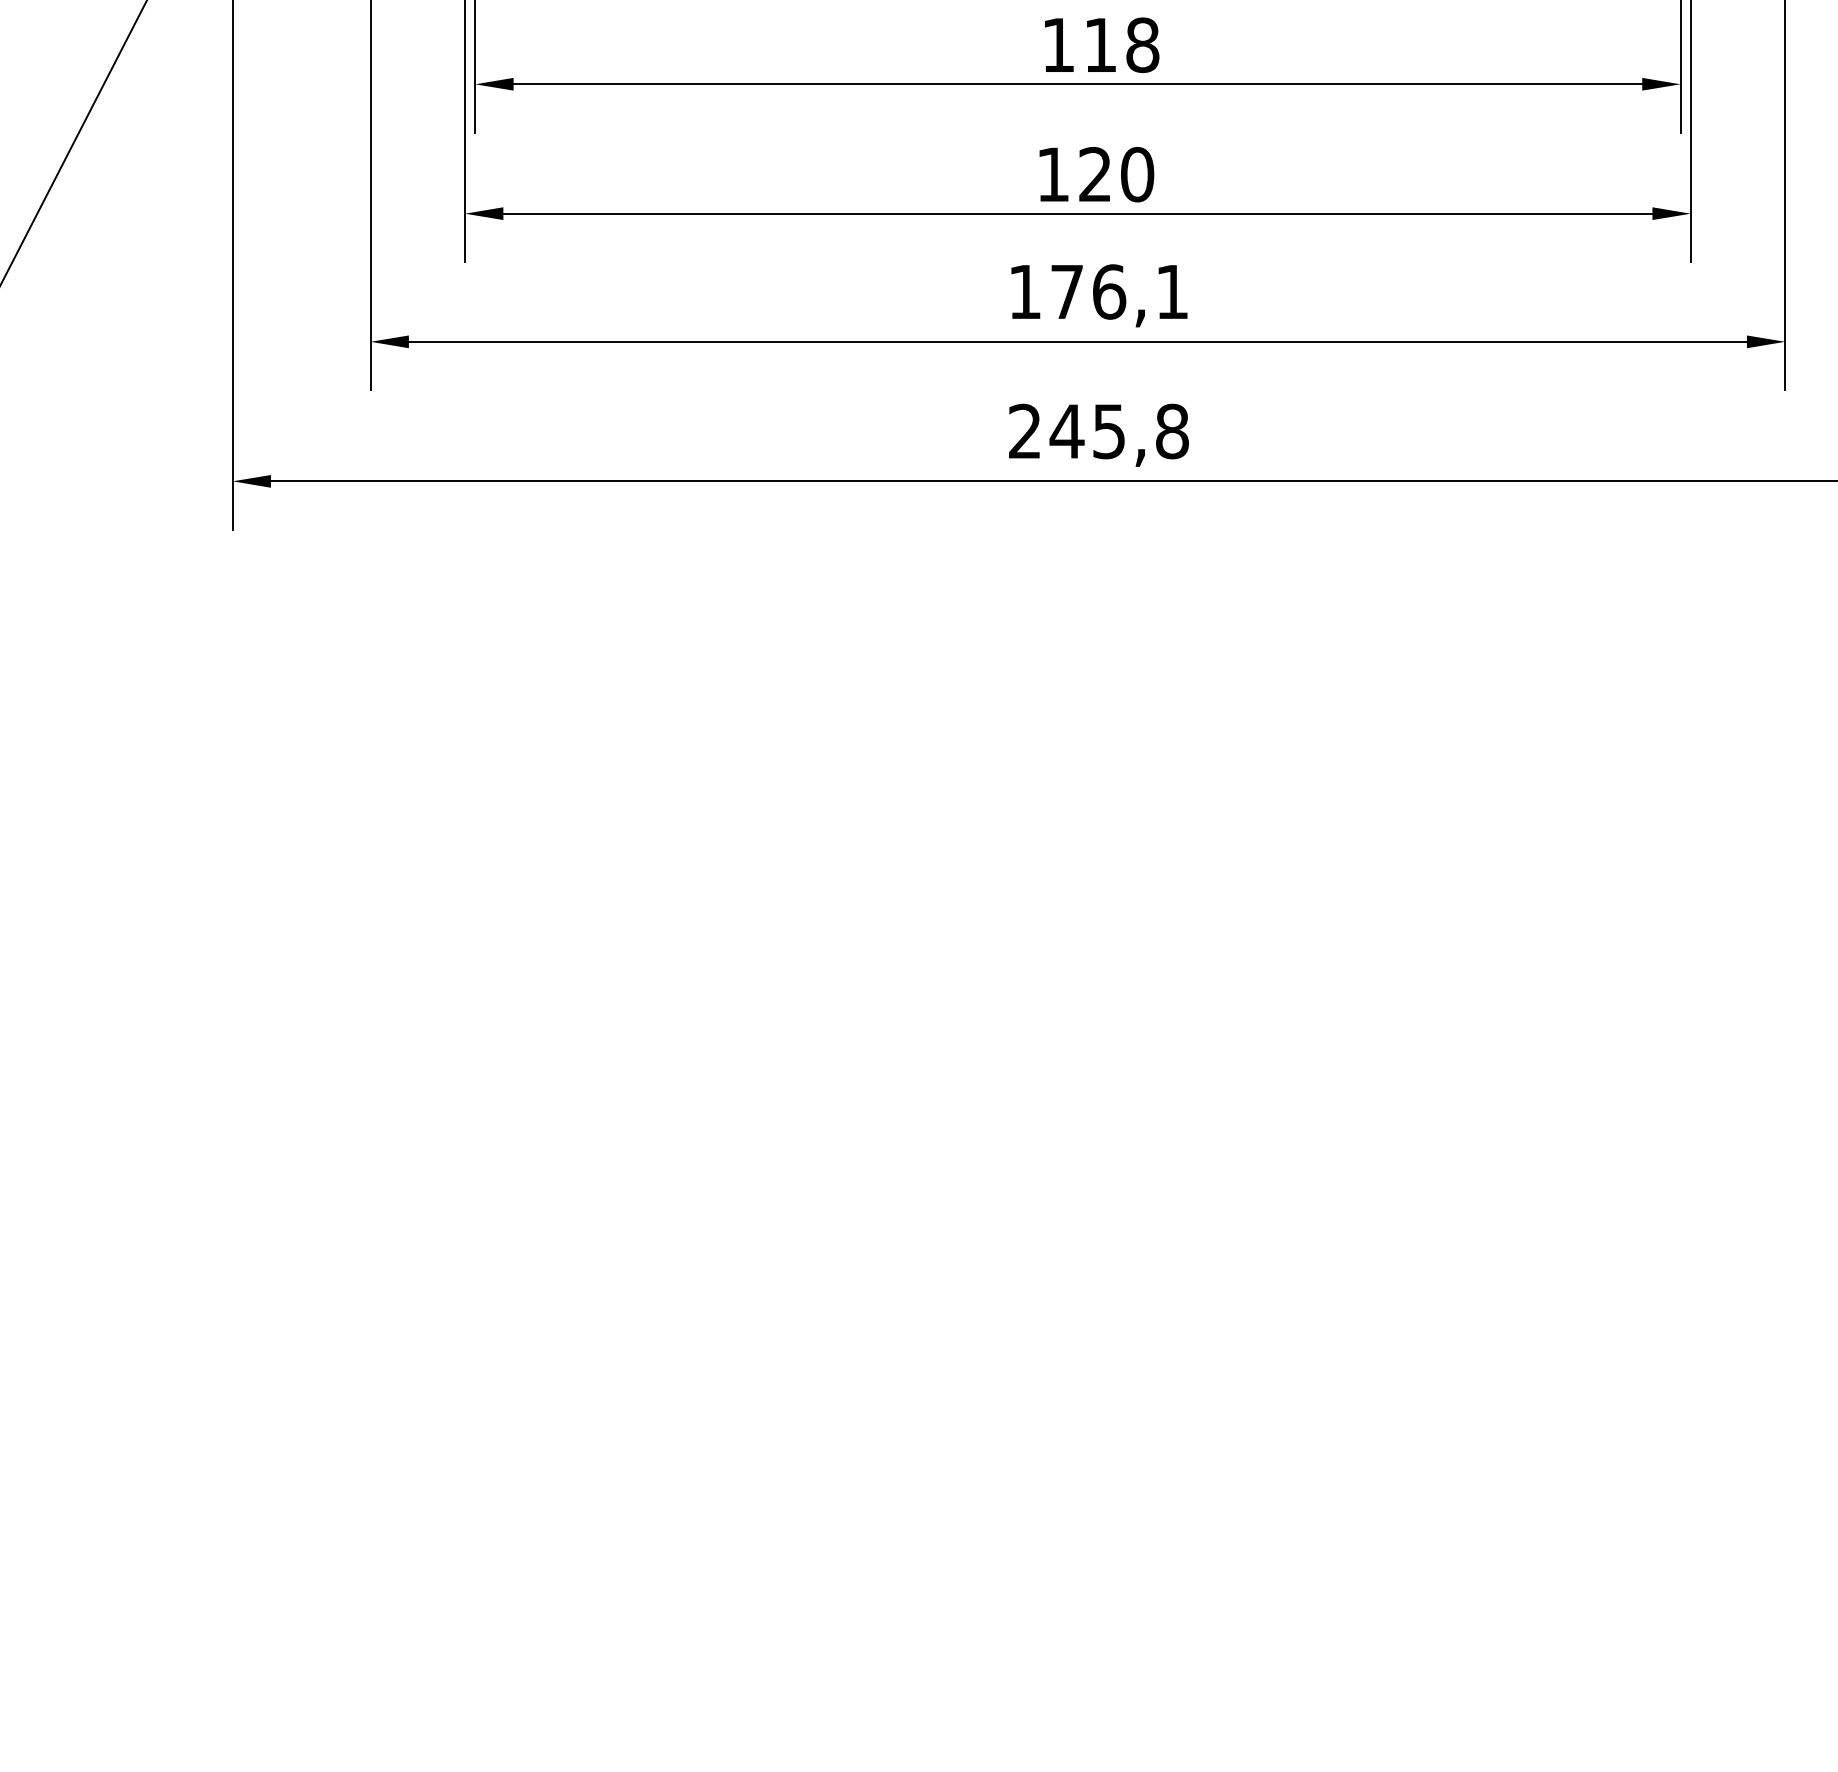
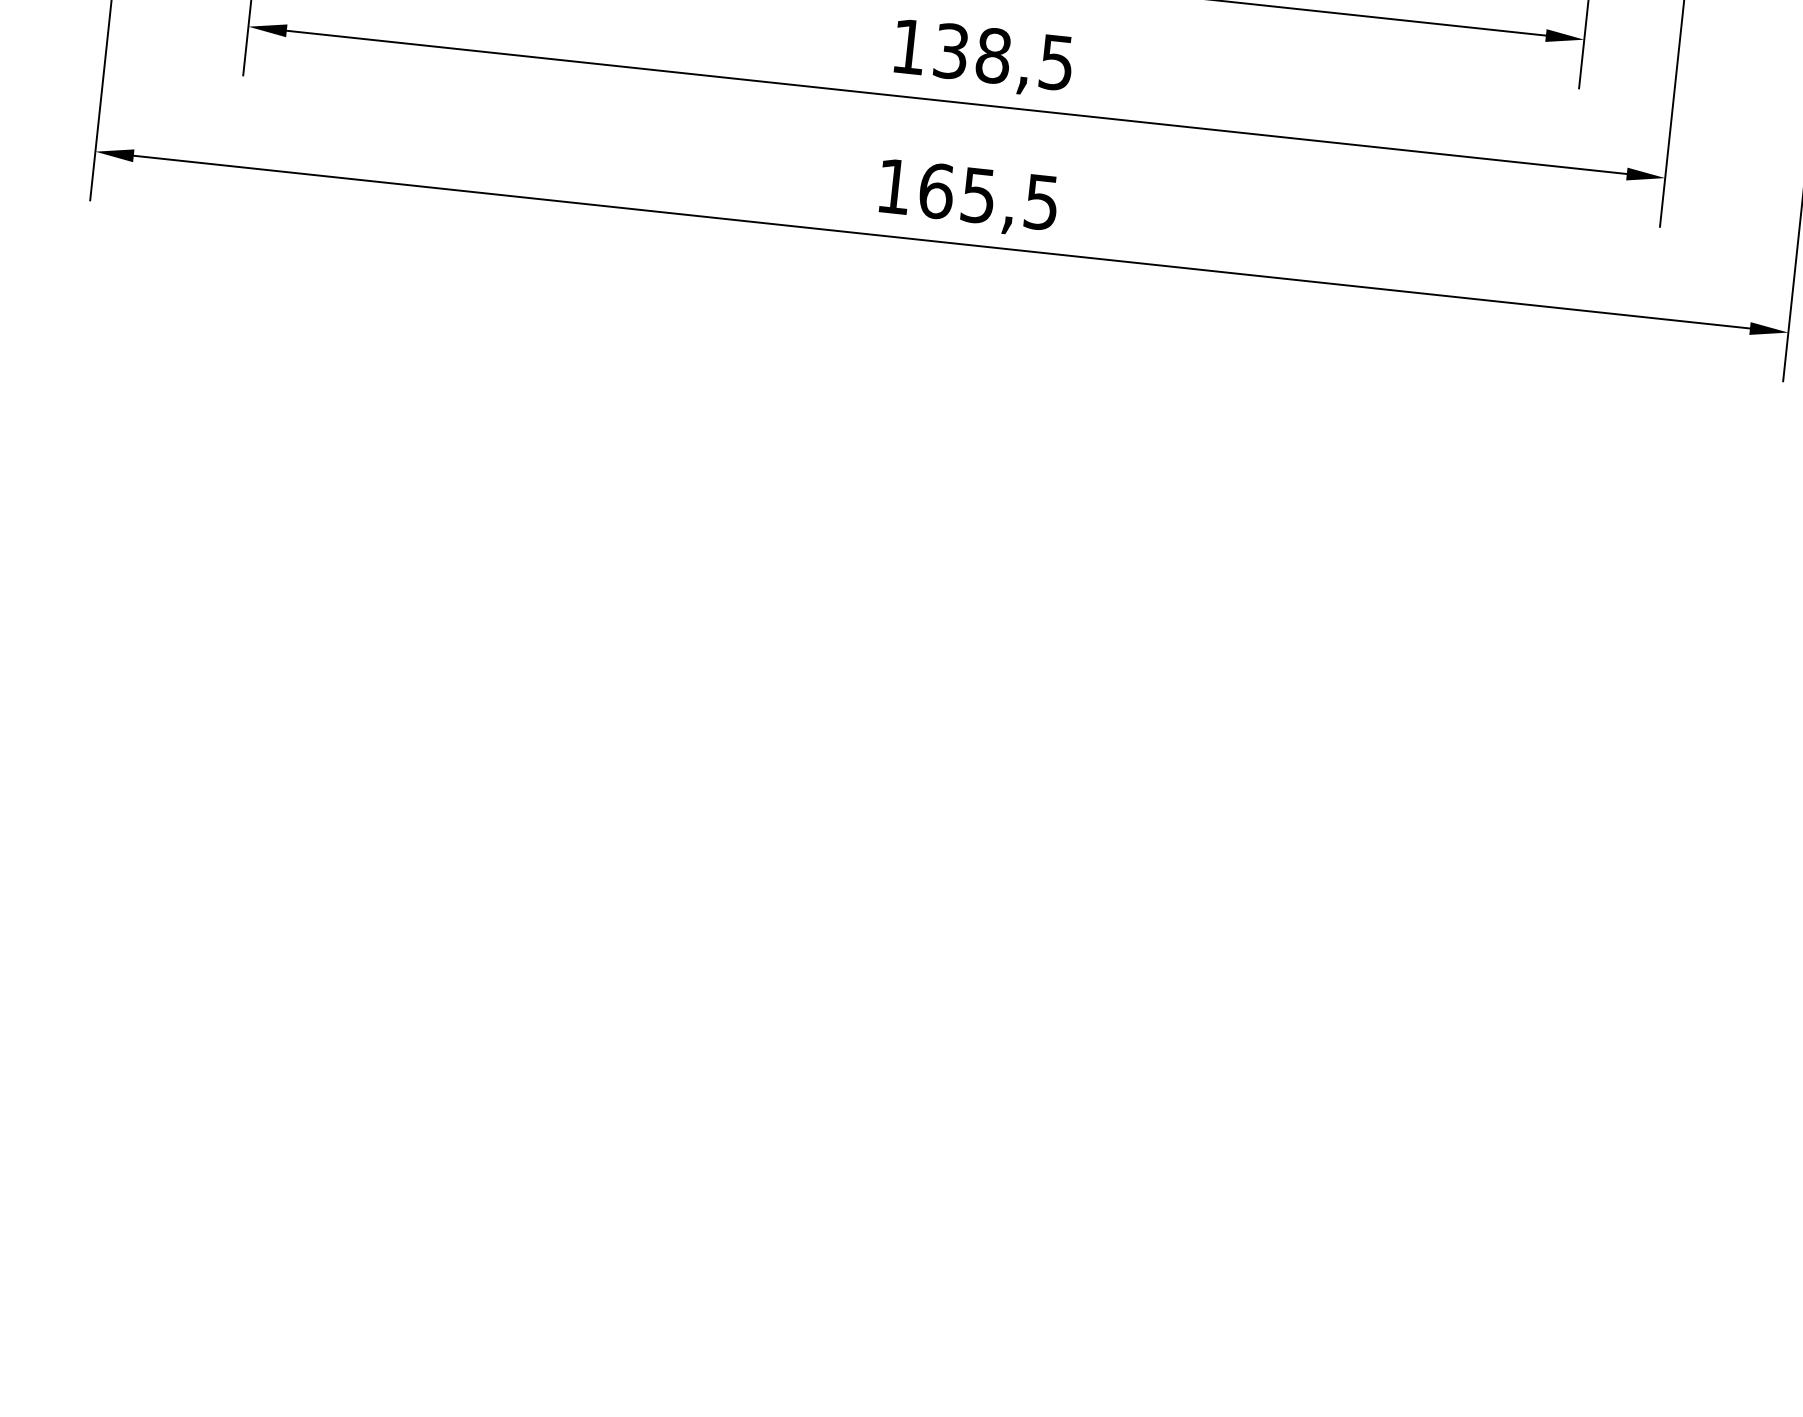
text: (1119, 291) -> (1003, 56), 176,1 -> 138,5
text: (1098, 431) -> (967, 194), 245,8 -> 165,5

